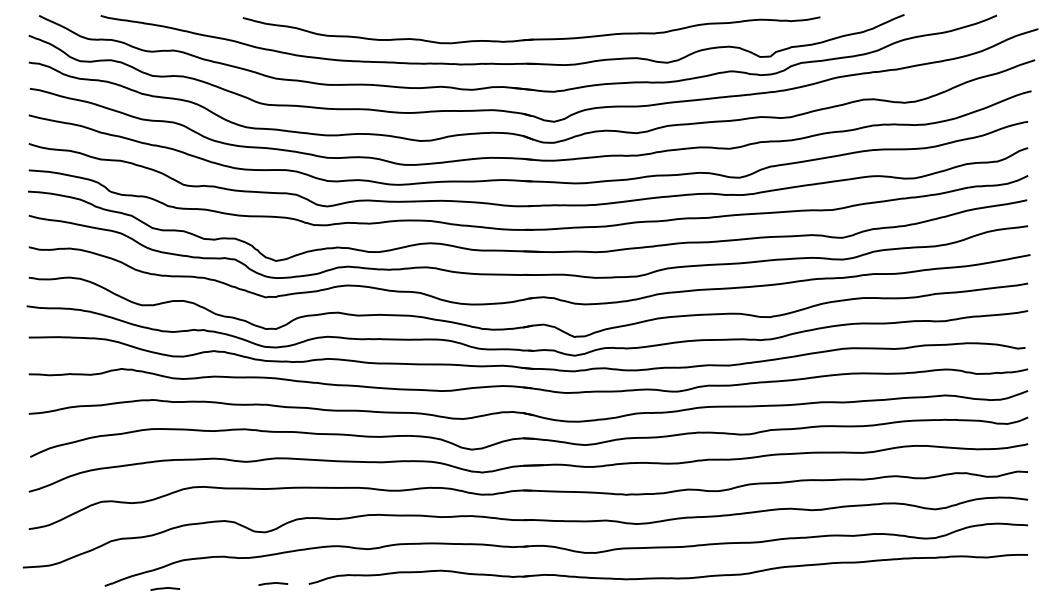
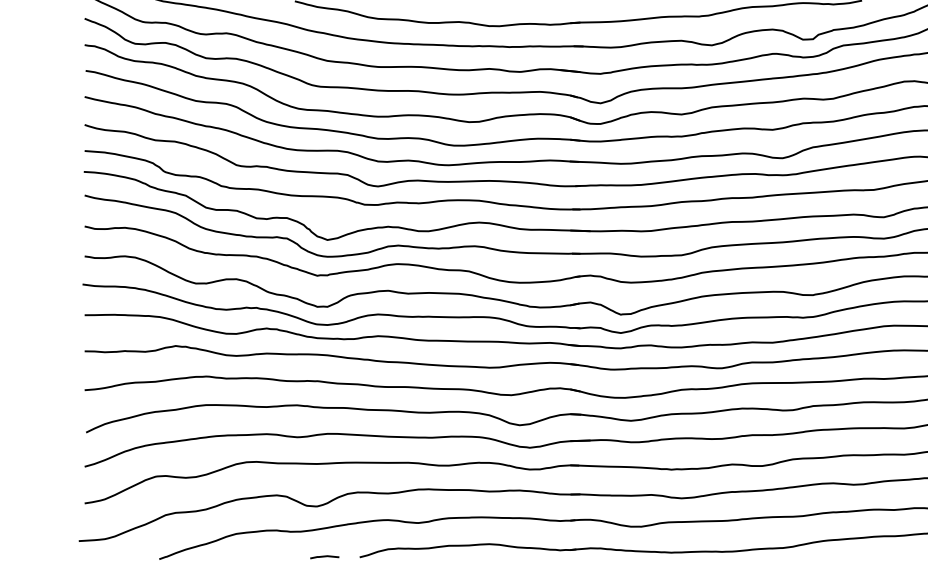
line: (165, 588) -> (218, 561), removed

